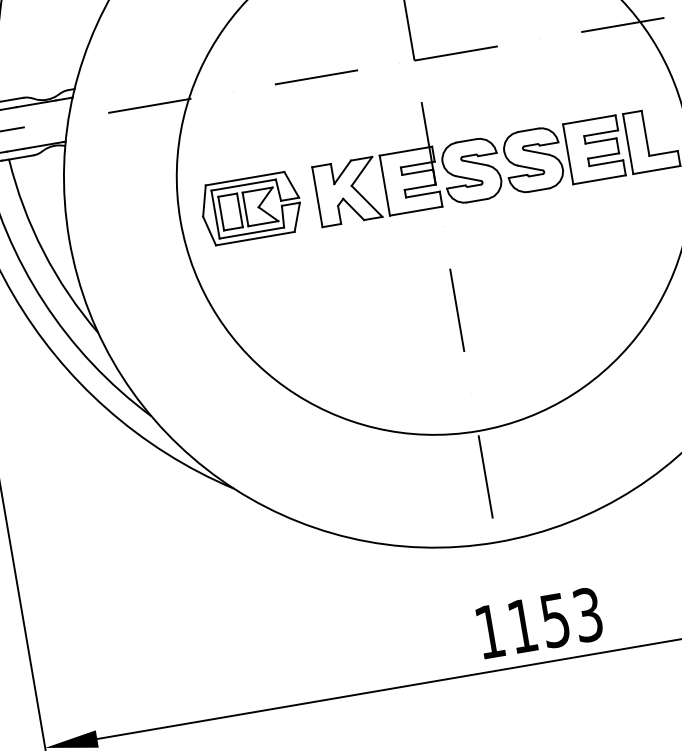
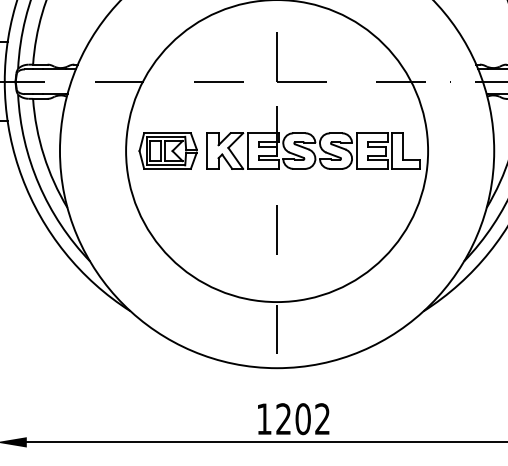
text: (554, 621) -> (302, 419), 1153 -> 1202

